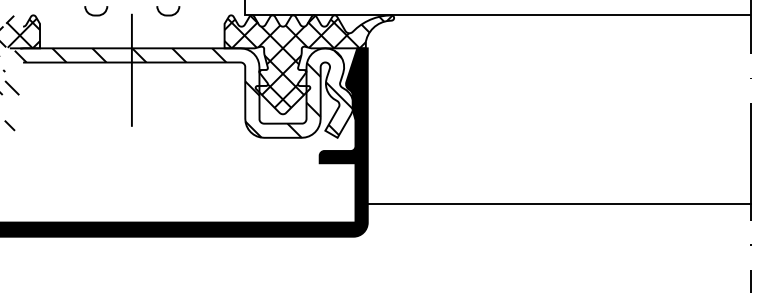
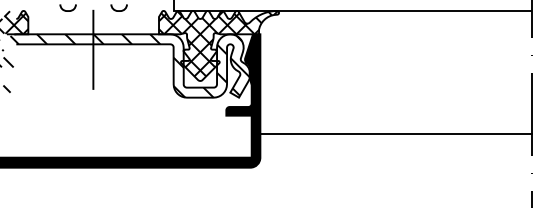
line: (558, 203) -> (395, 134), moved

